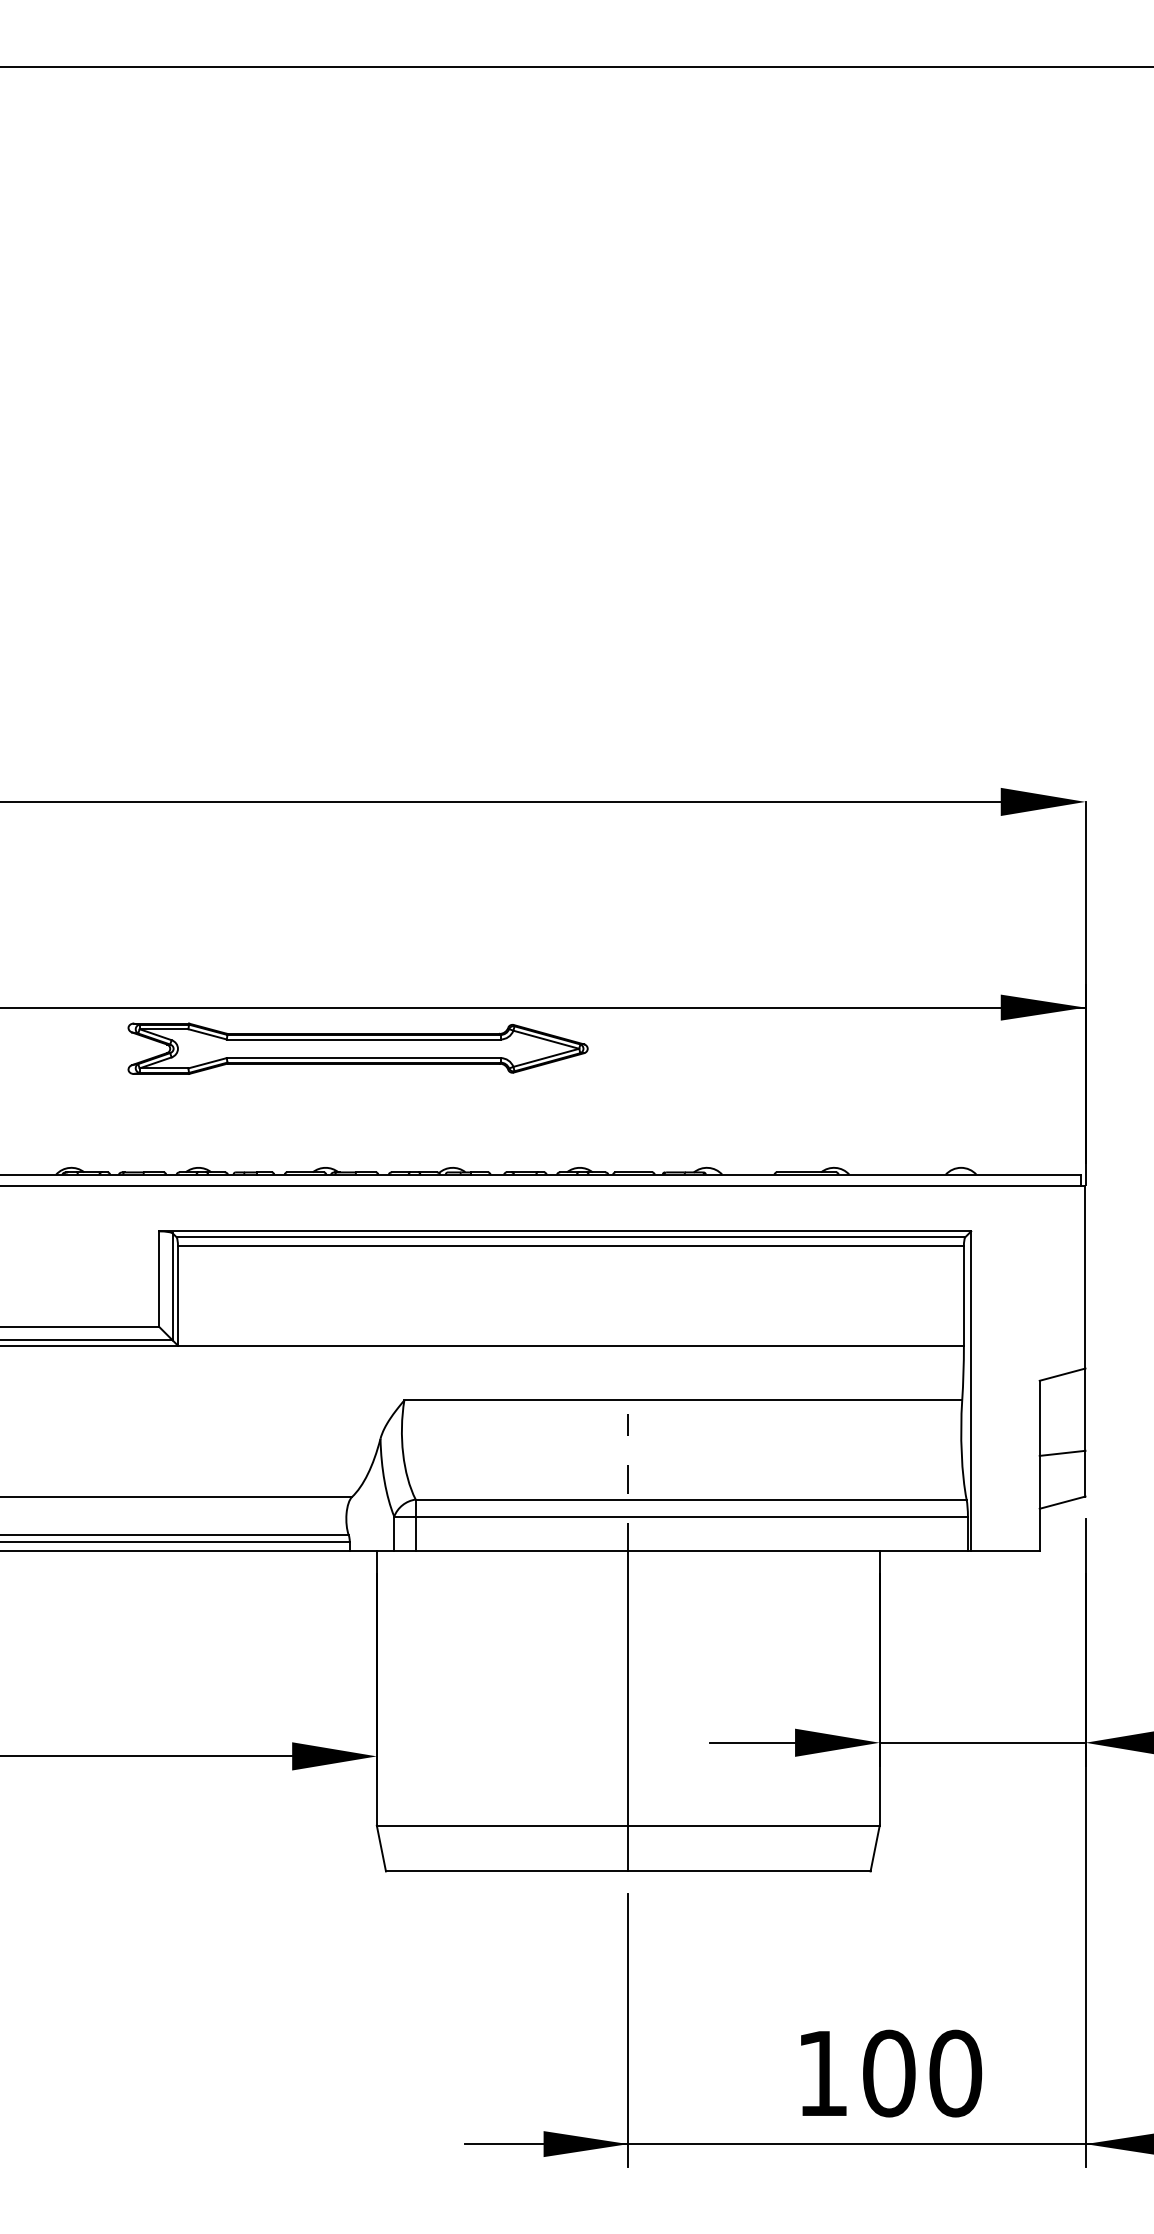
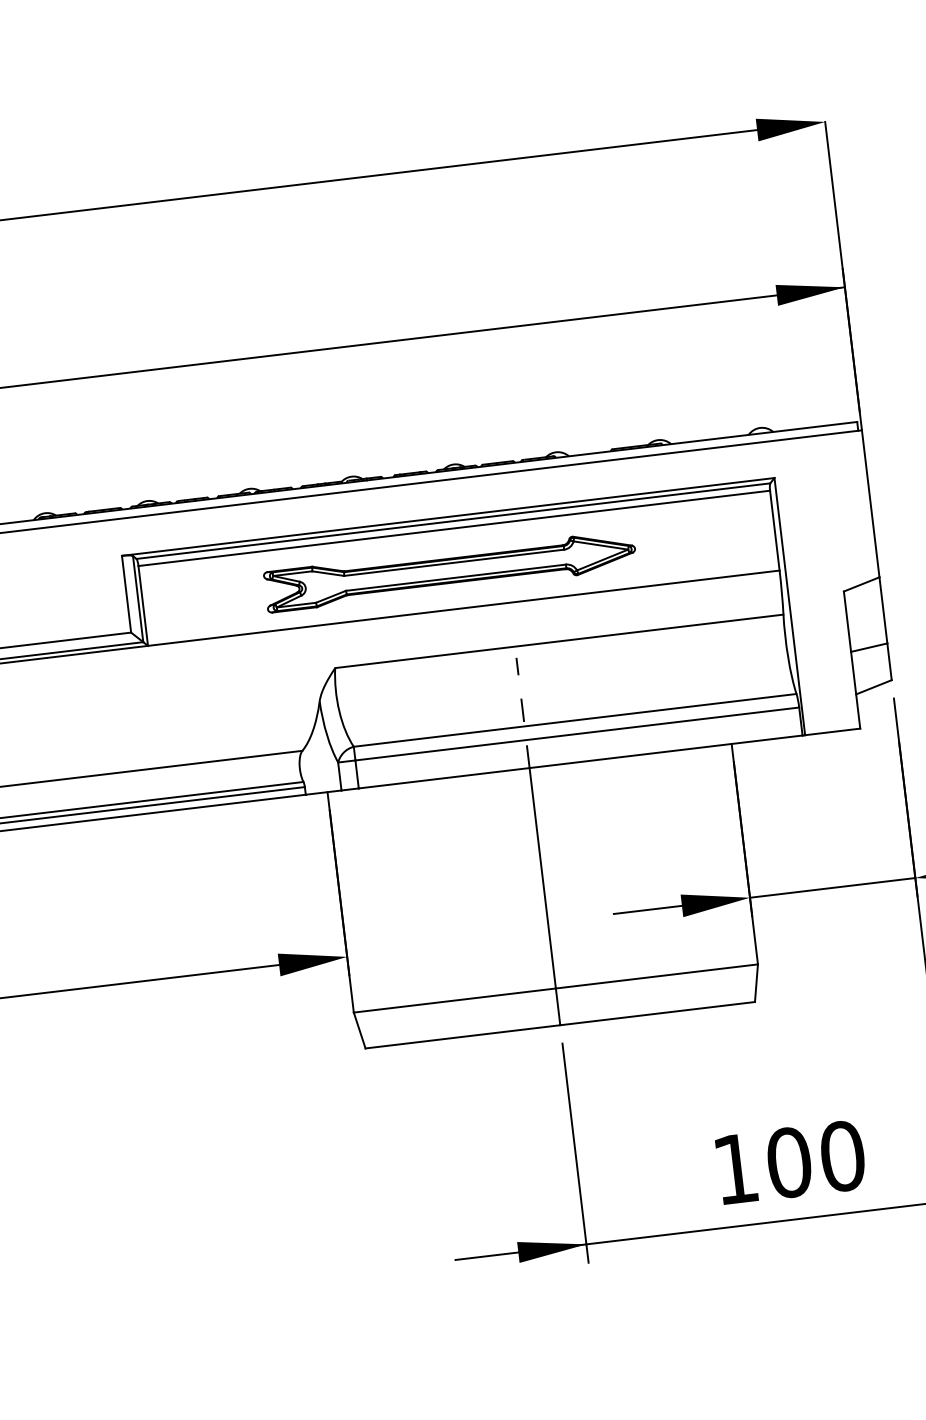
part: (357, 1048) -> (449, 570), moved

